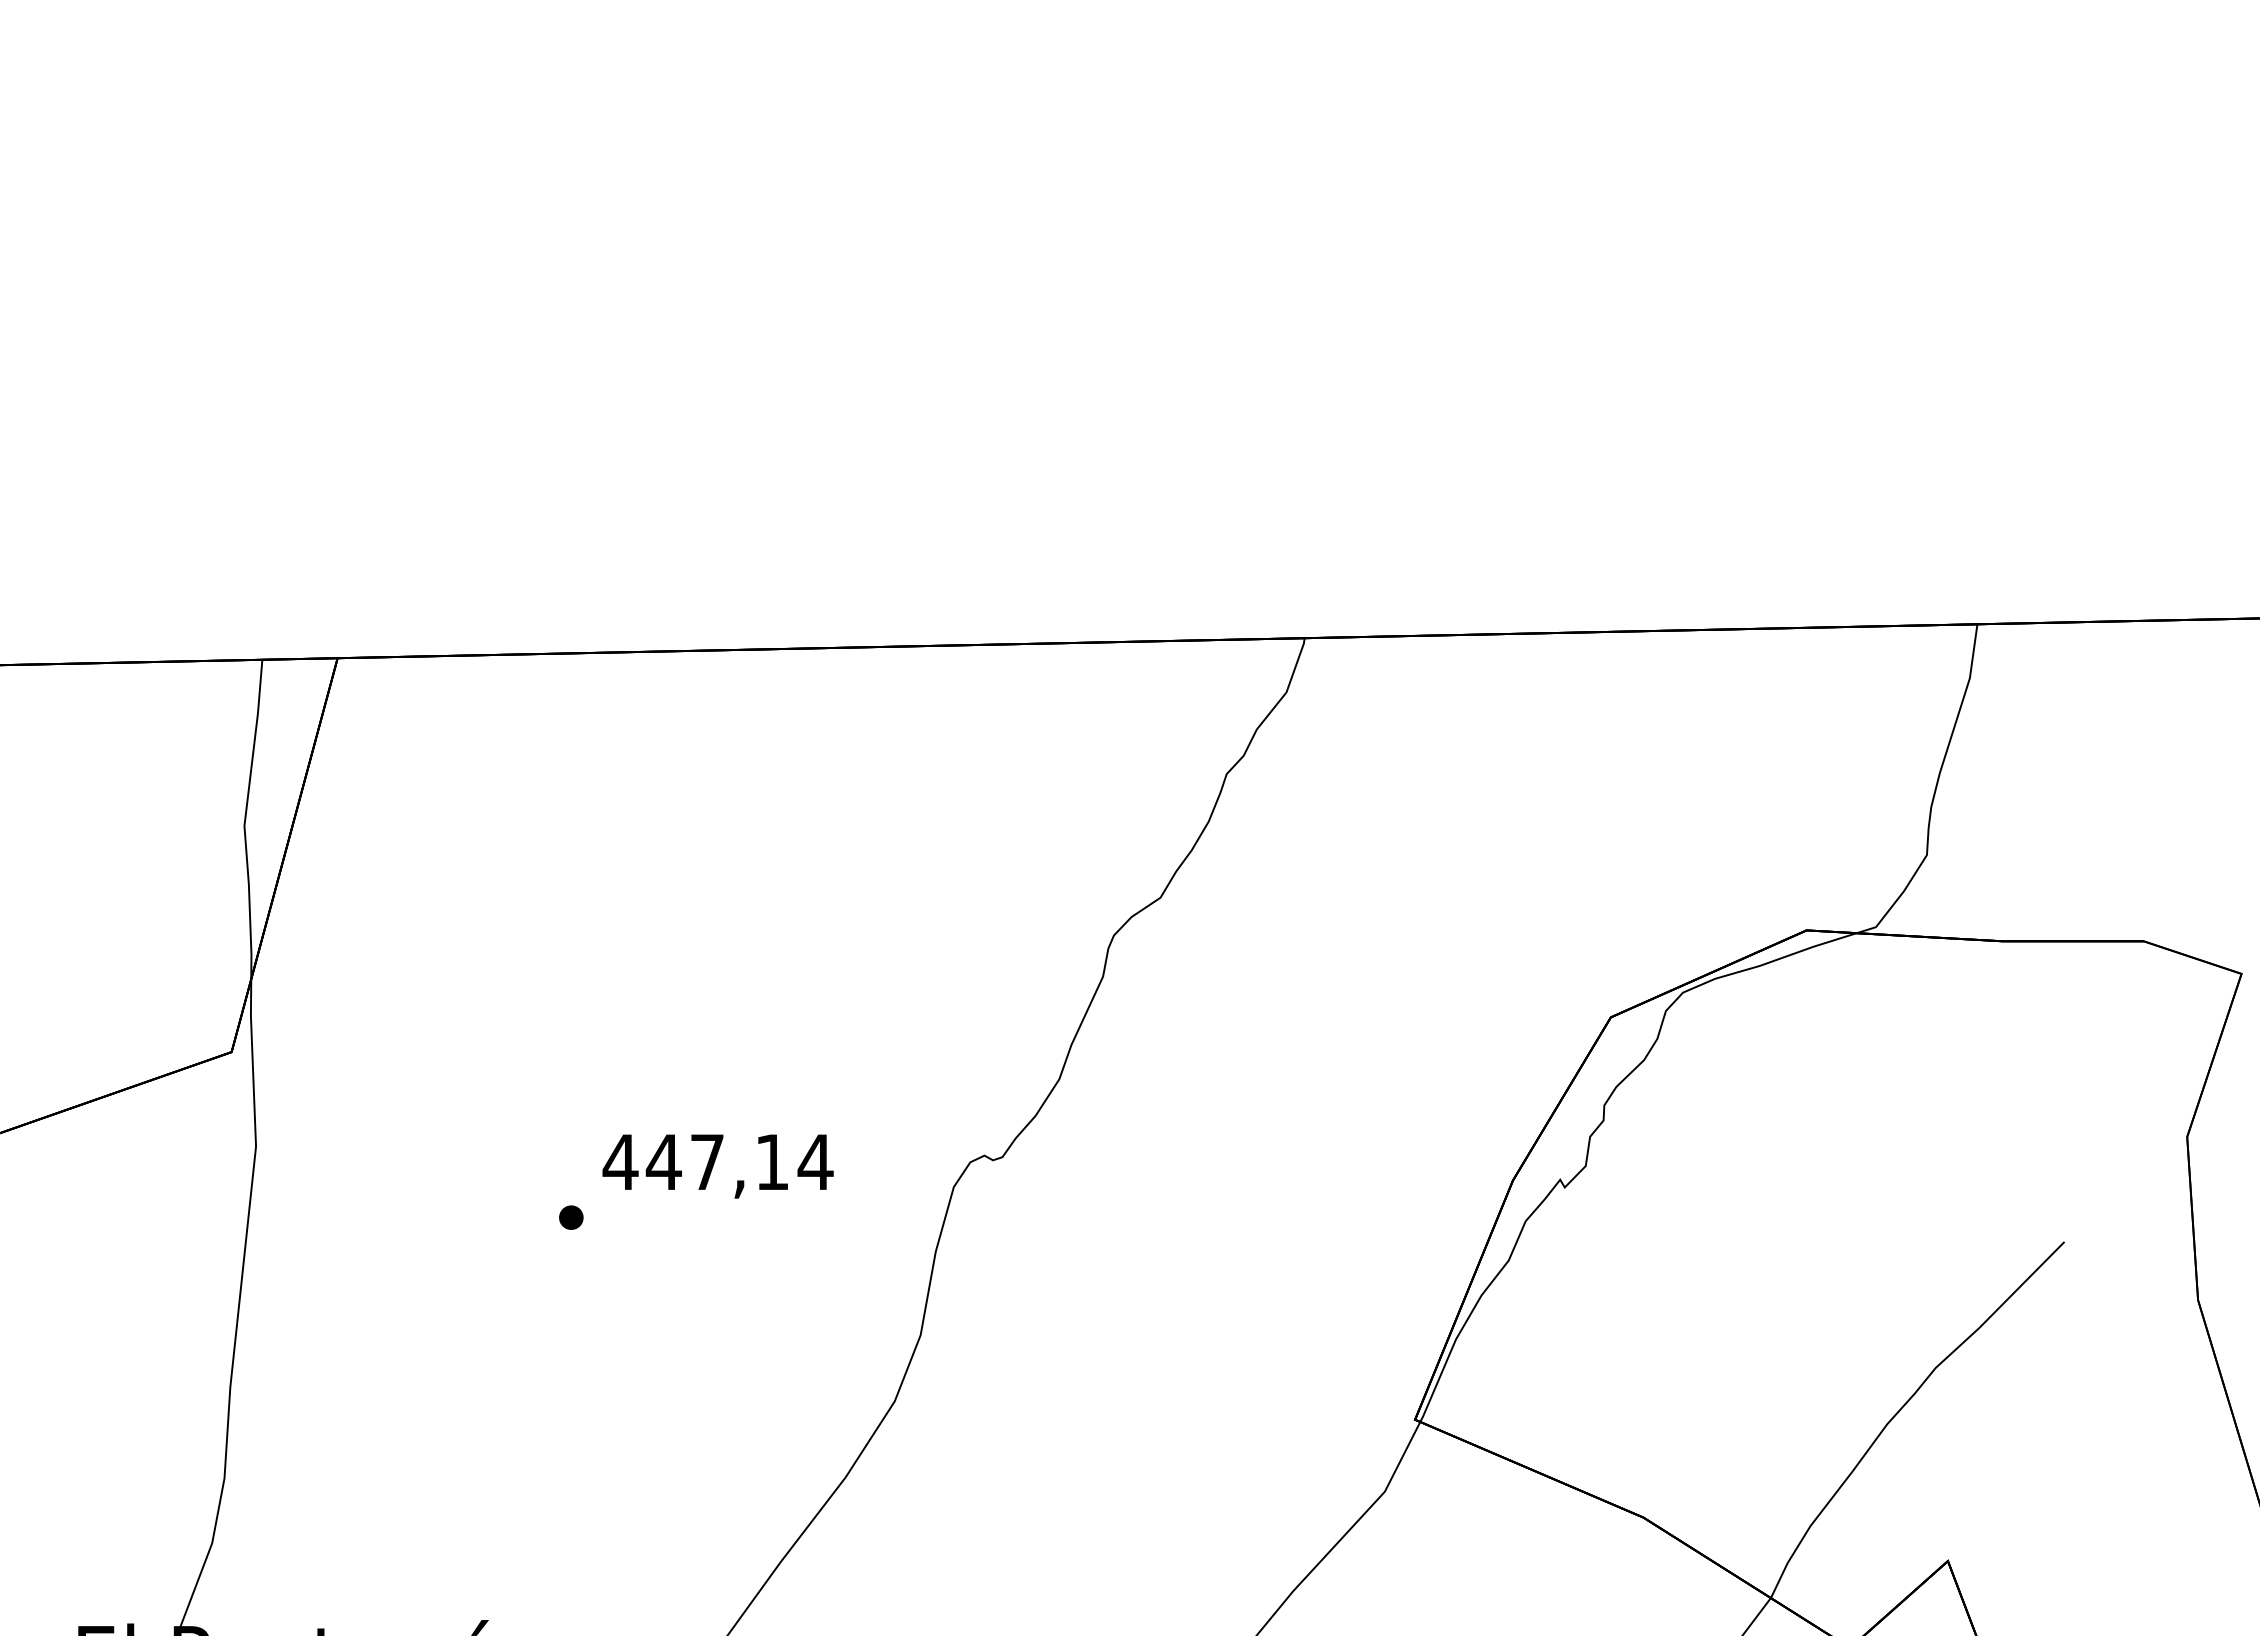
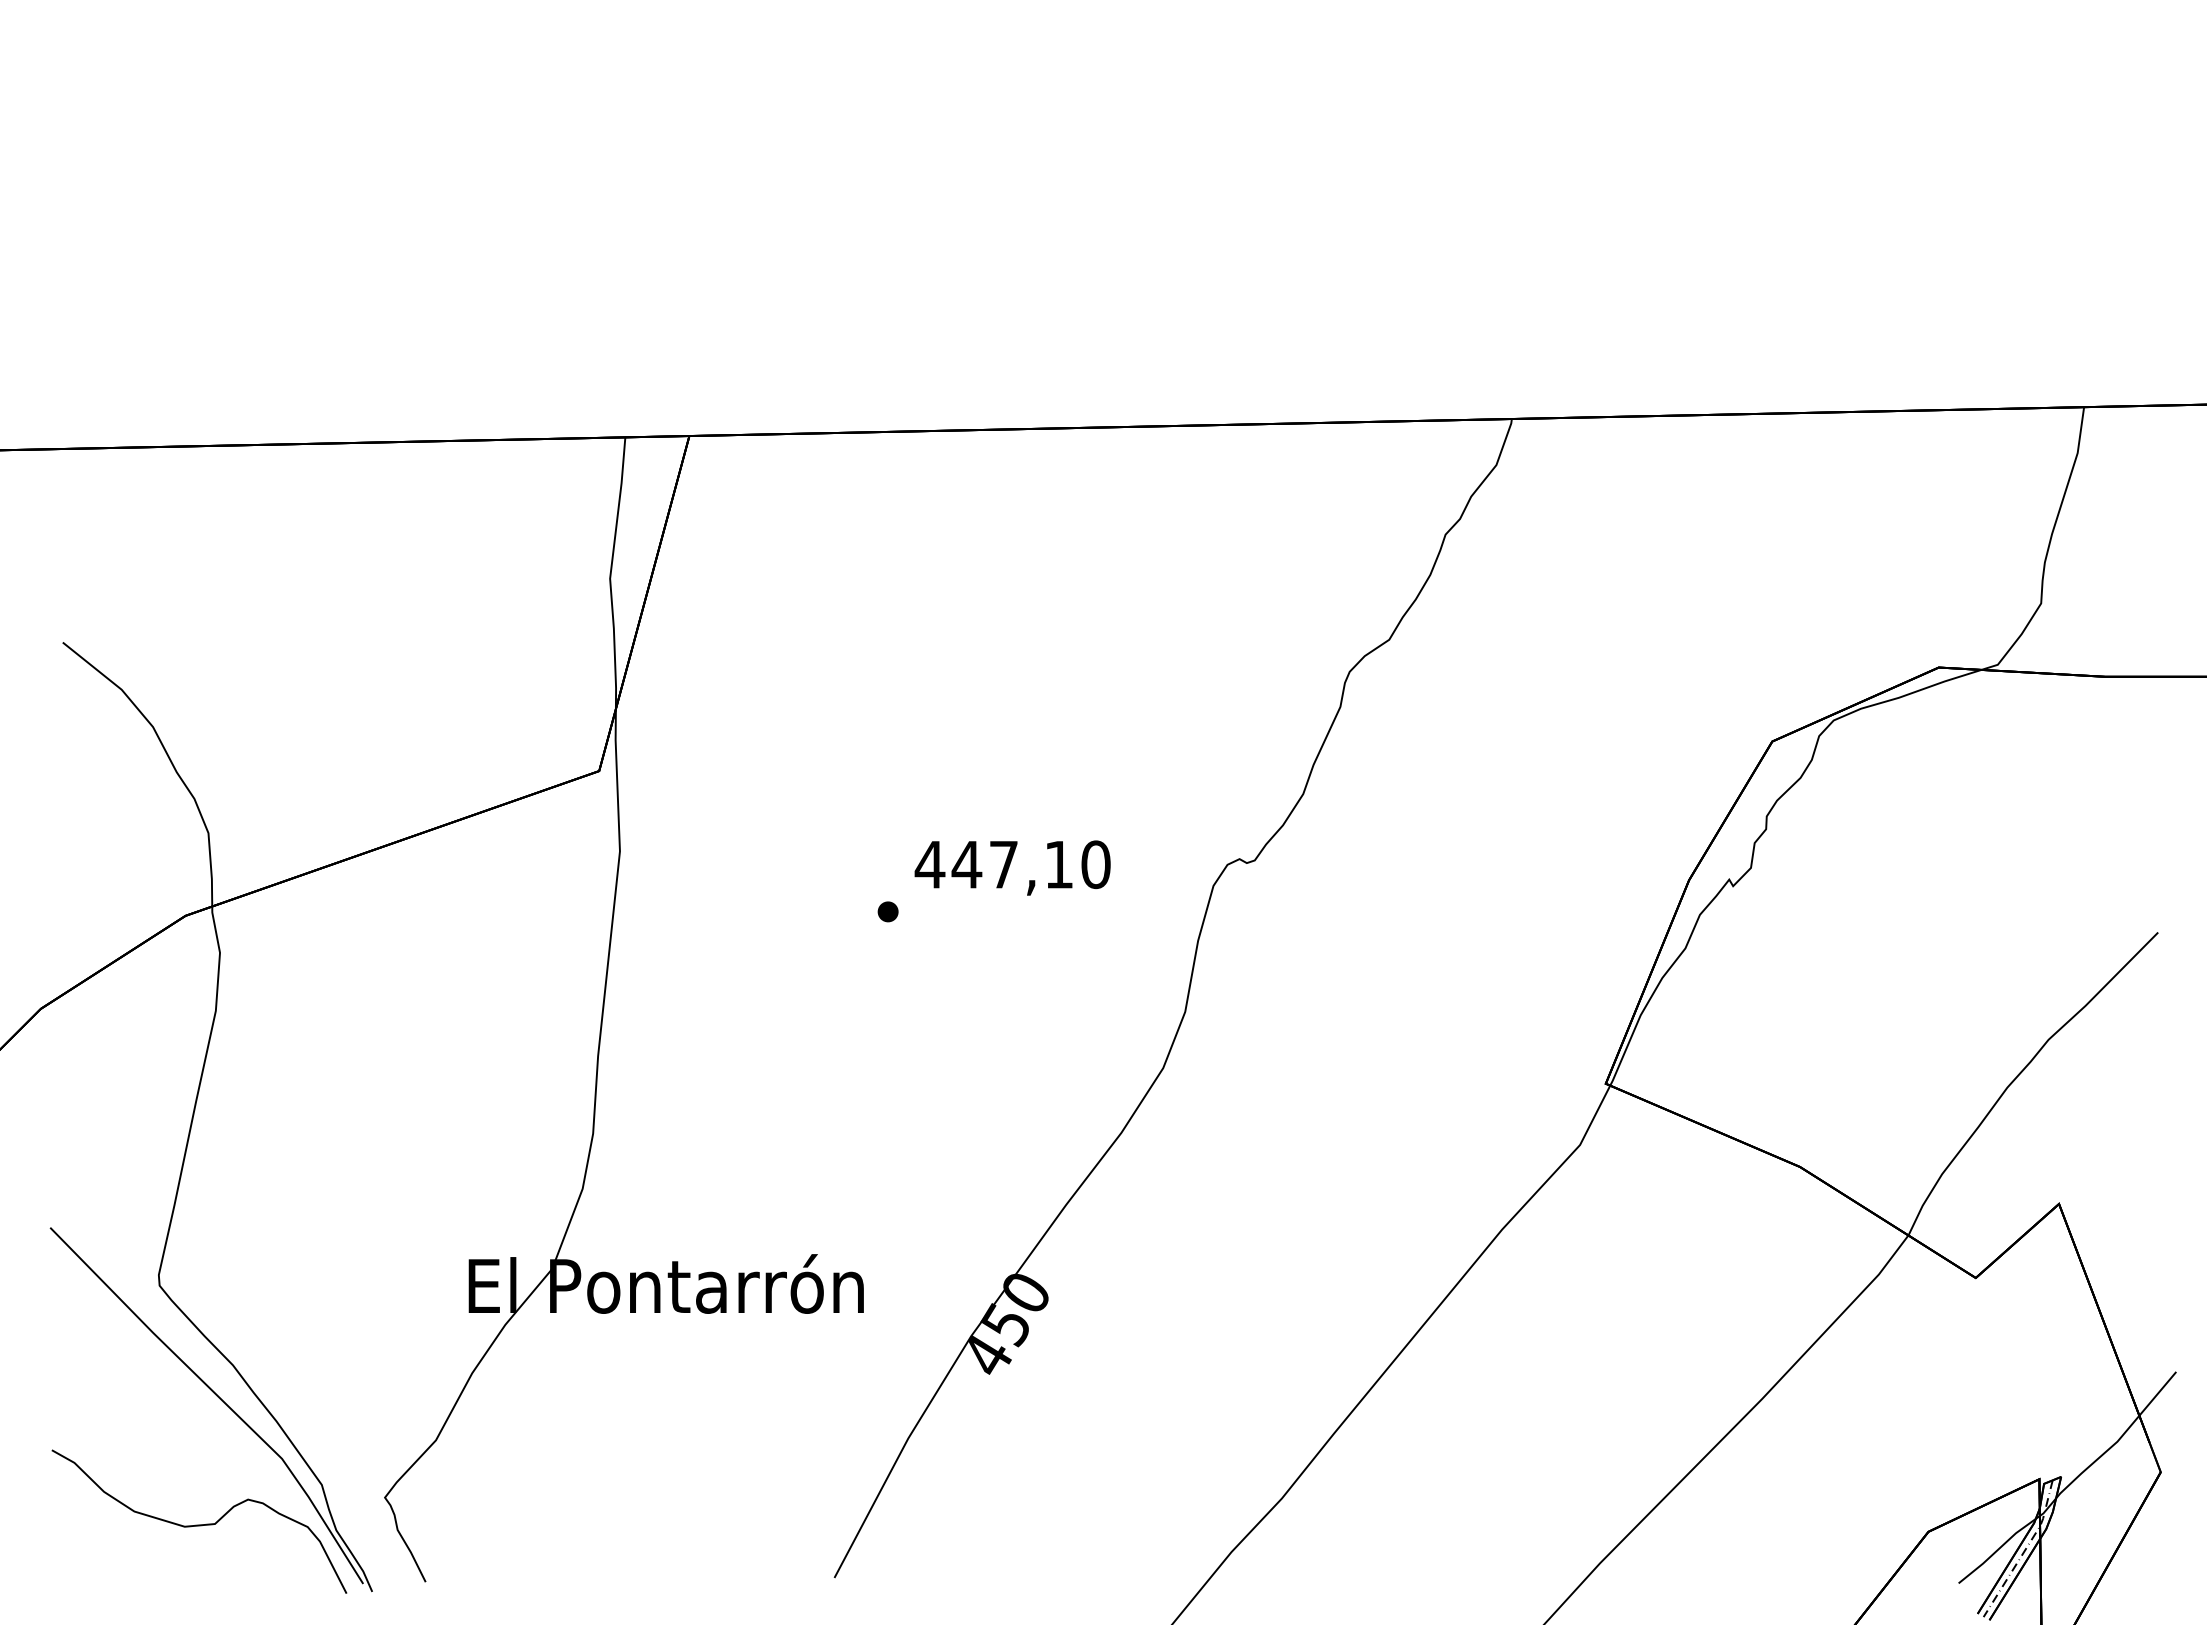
text: (815, 1161) -> (1095, 864), 447,14 -> 447,10

